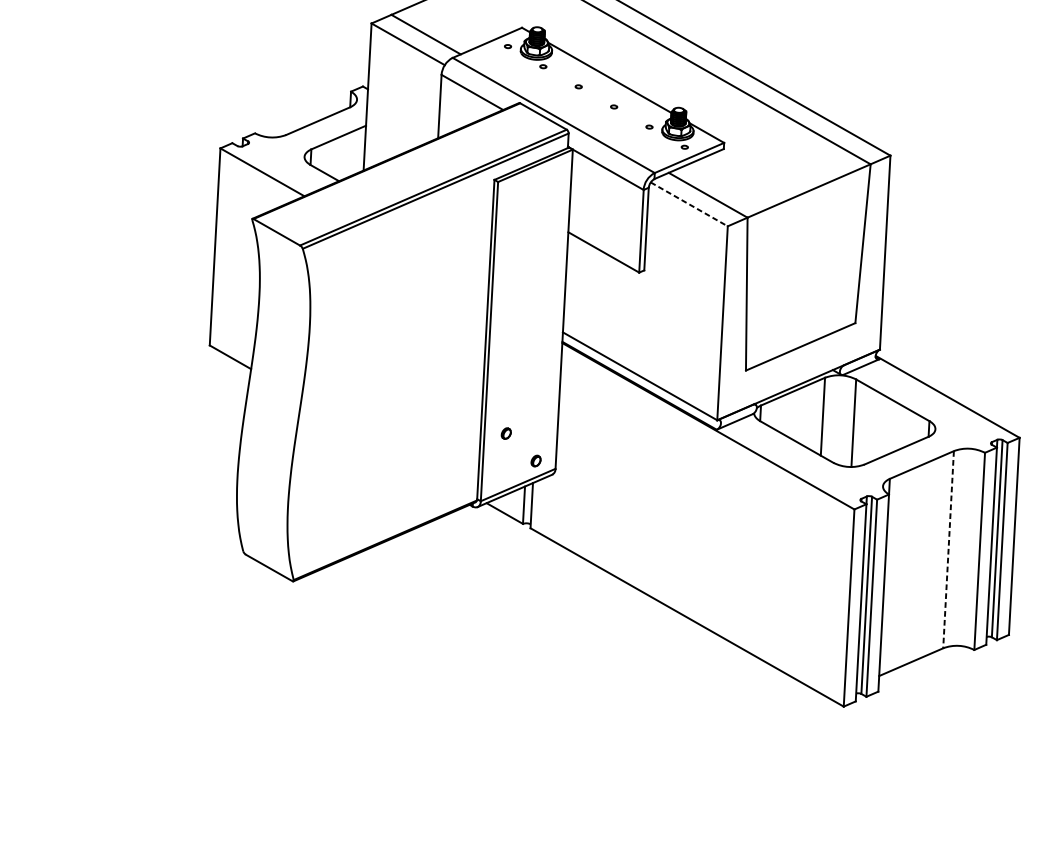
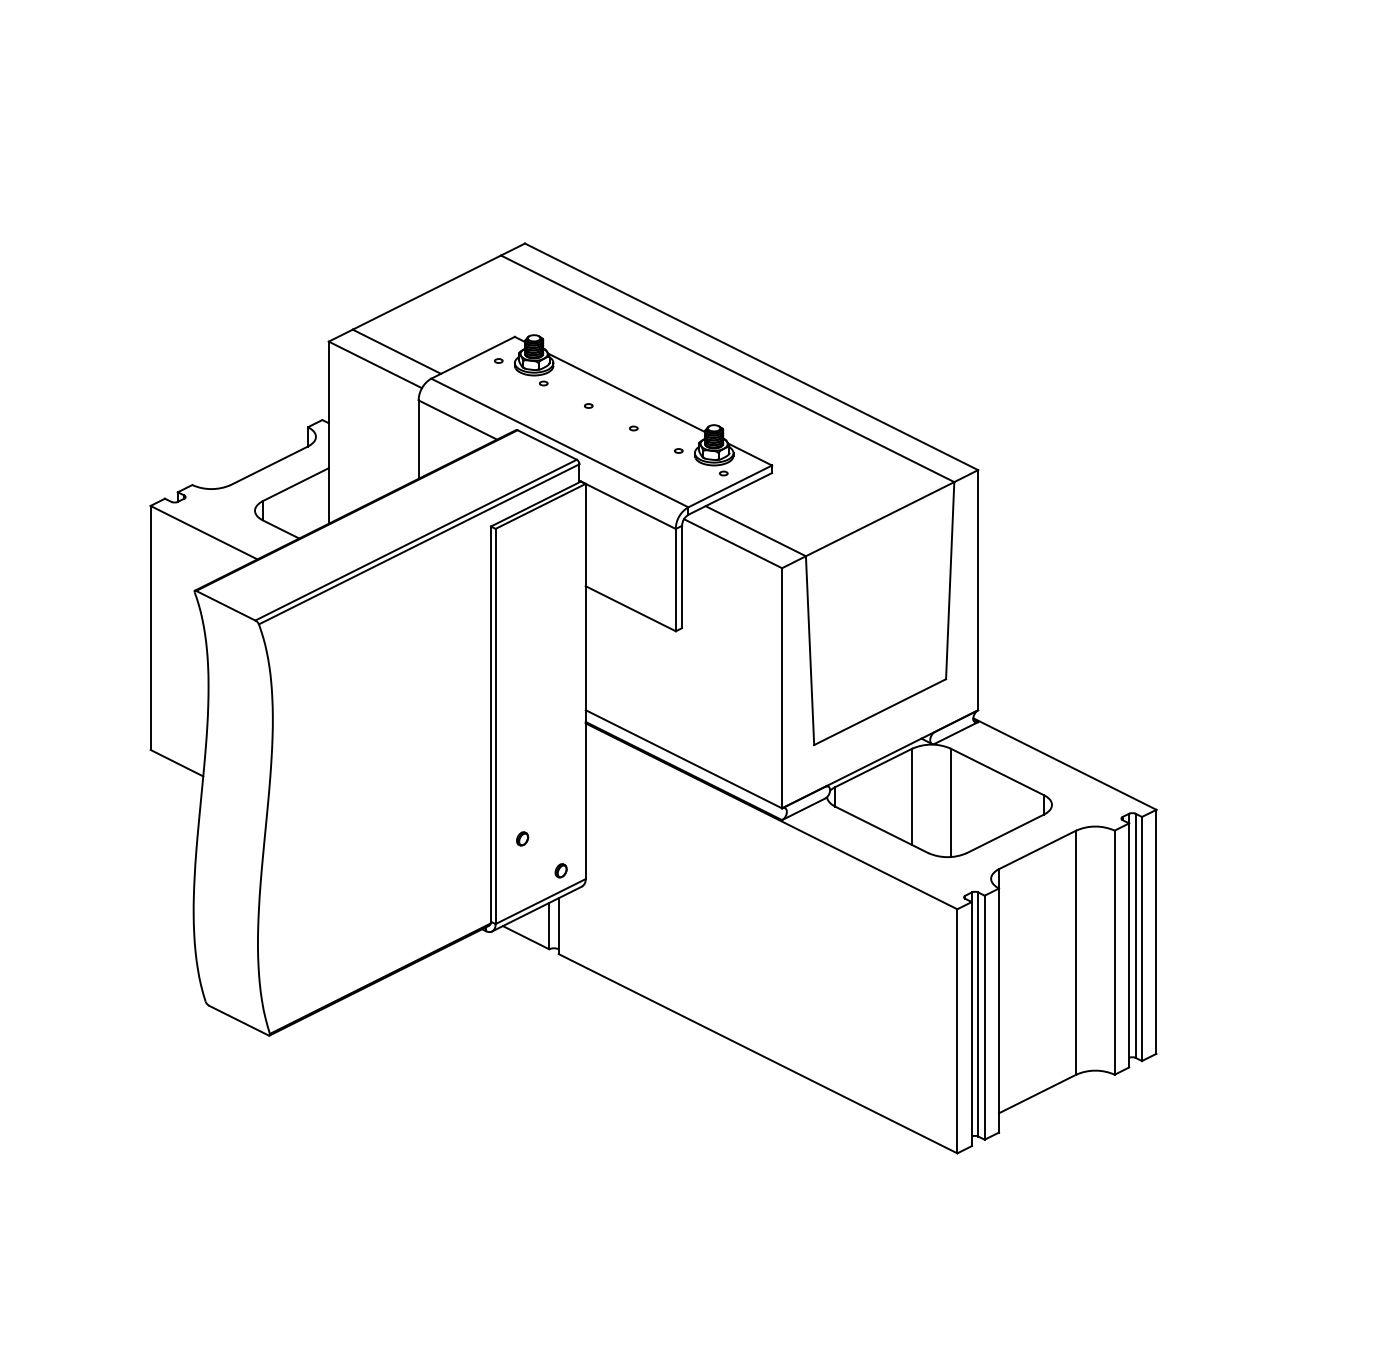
line: (689, 204) -> (733, 543), dashed -> solid
line: (948, 550) -> (1076, 953), dashed -> solid

